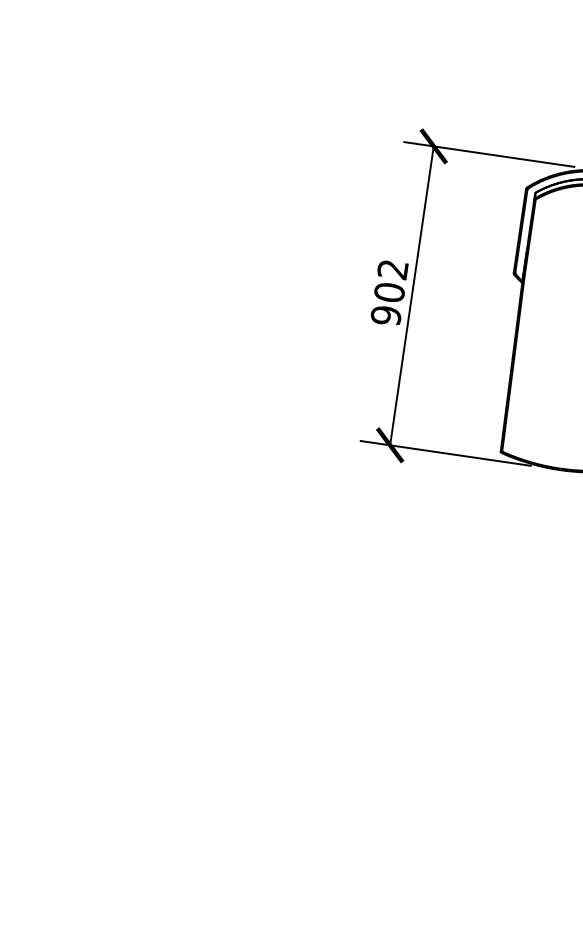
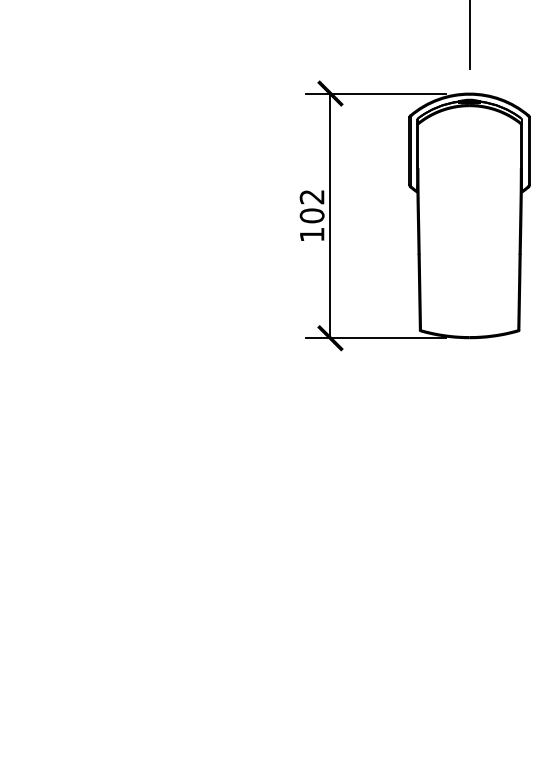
text: (385, 315) -> (311, 234), 902 -> 102

